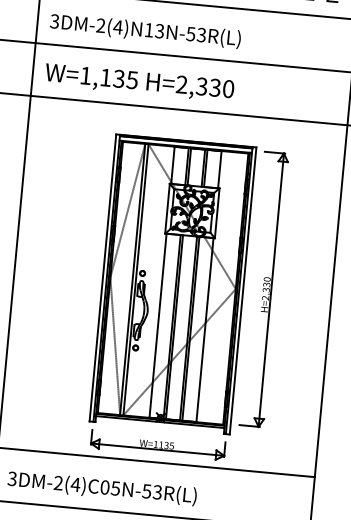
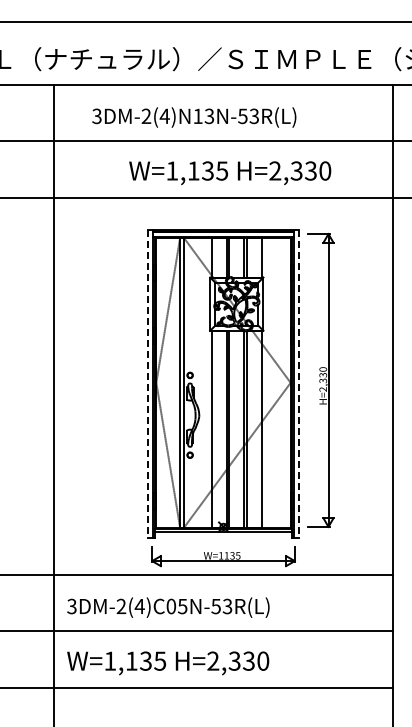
text: (145, 31) -> (194, 117), moved
text: (139, 83) -> (230, 173), moved
line: (102, 278) -> (148, 384), solid -> dashed
line: (242, 291) -> (298, 384), solid -> dashed

